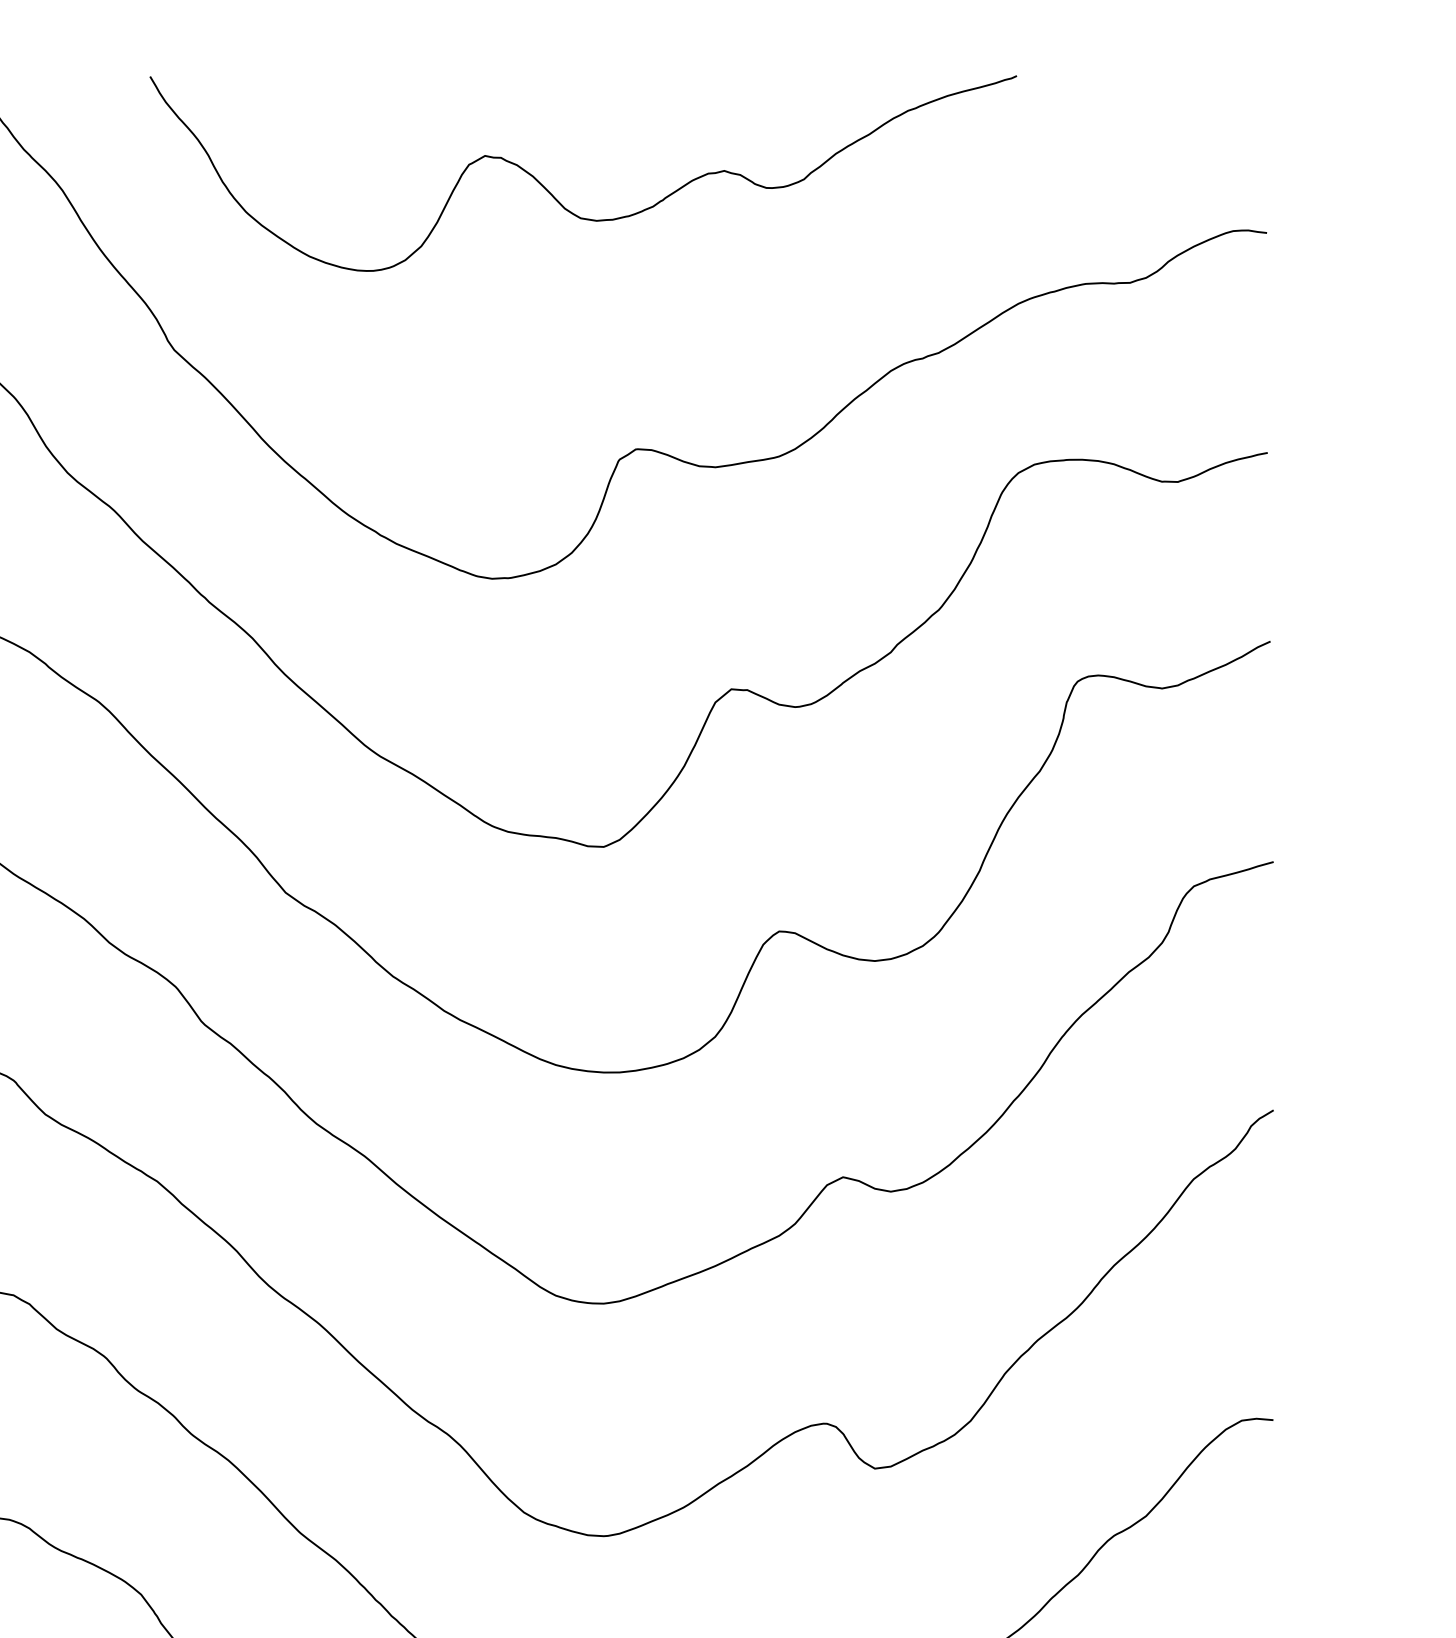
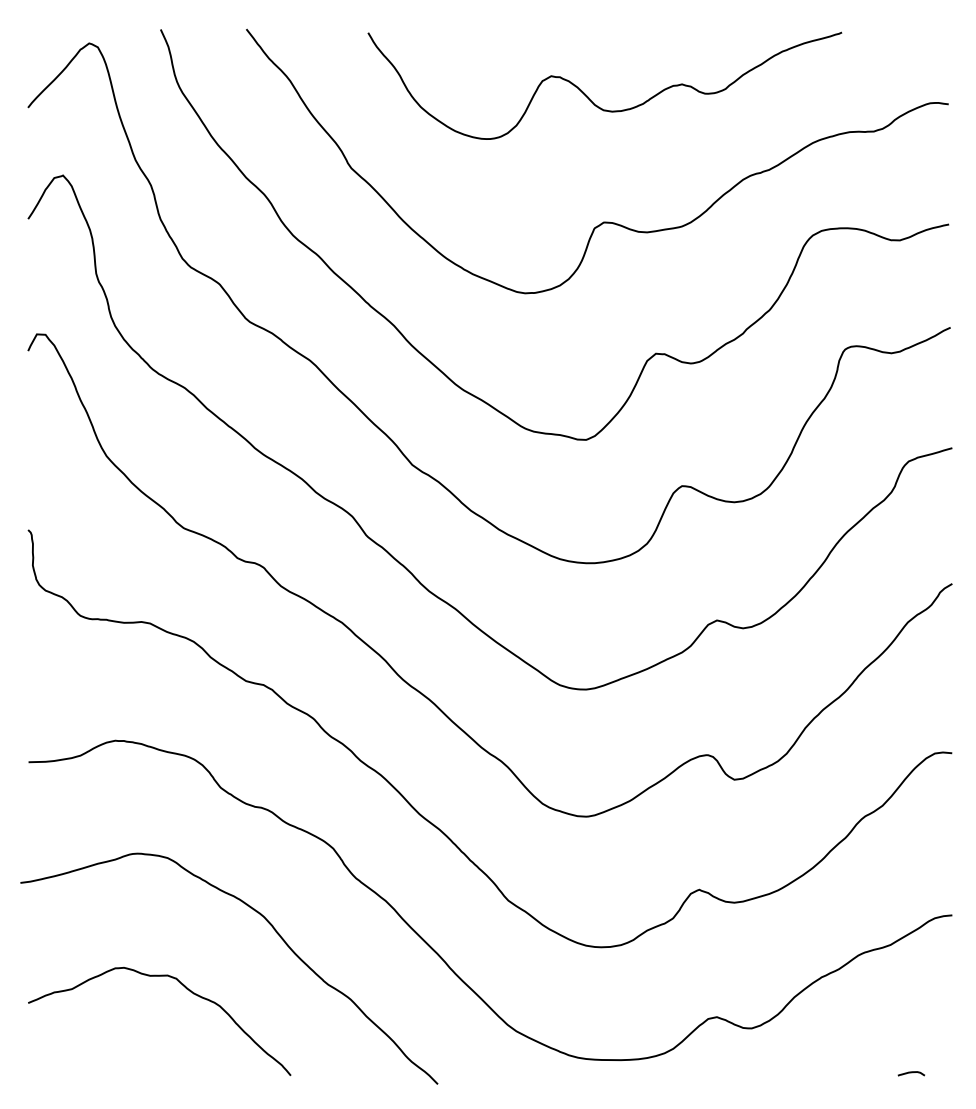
curve: (554, 194) -> (589, 97), moved

